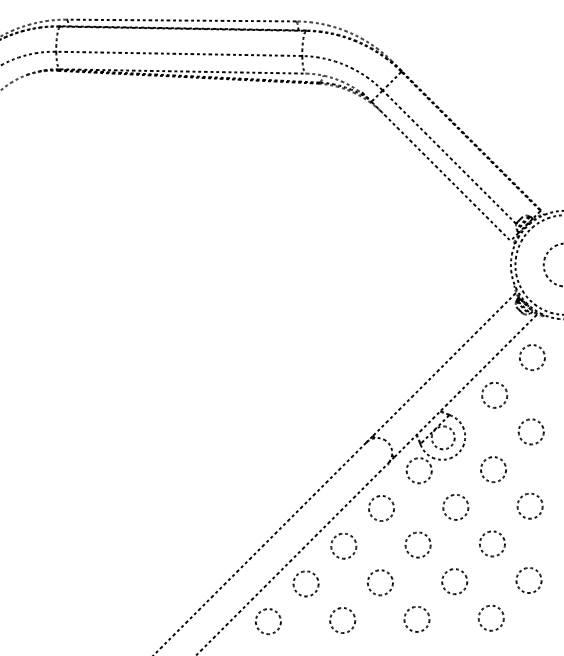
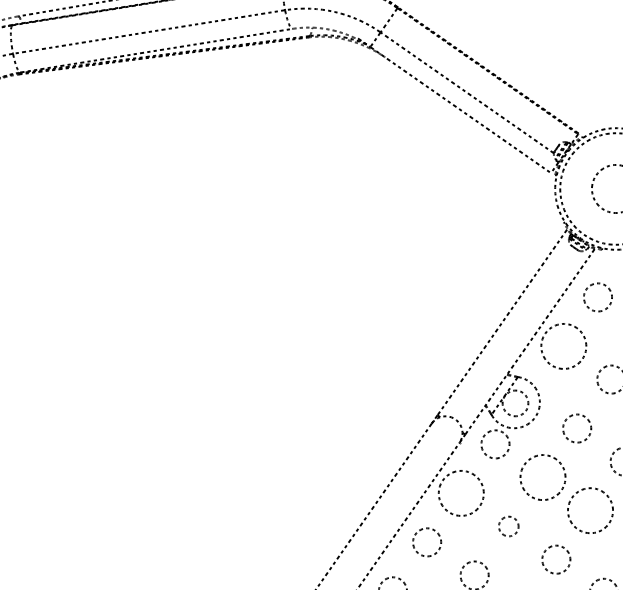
circle: (494, 394) -> (563, 345), size x1.6
circle: (455, 506) -> (542, 476), size x1.6
circle: (381, 508) -> (461, 493), size x1.6
circle: (492, 543) -> (590, 510), size x1.6
circle: (417, 544) -> (508, 526), size x0.7

